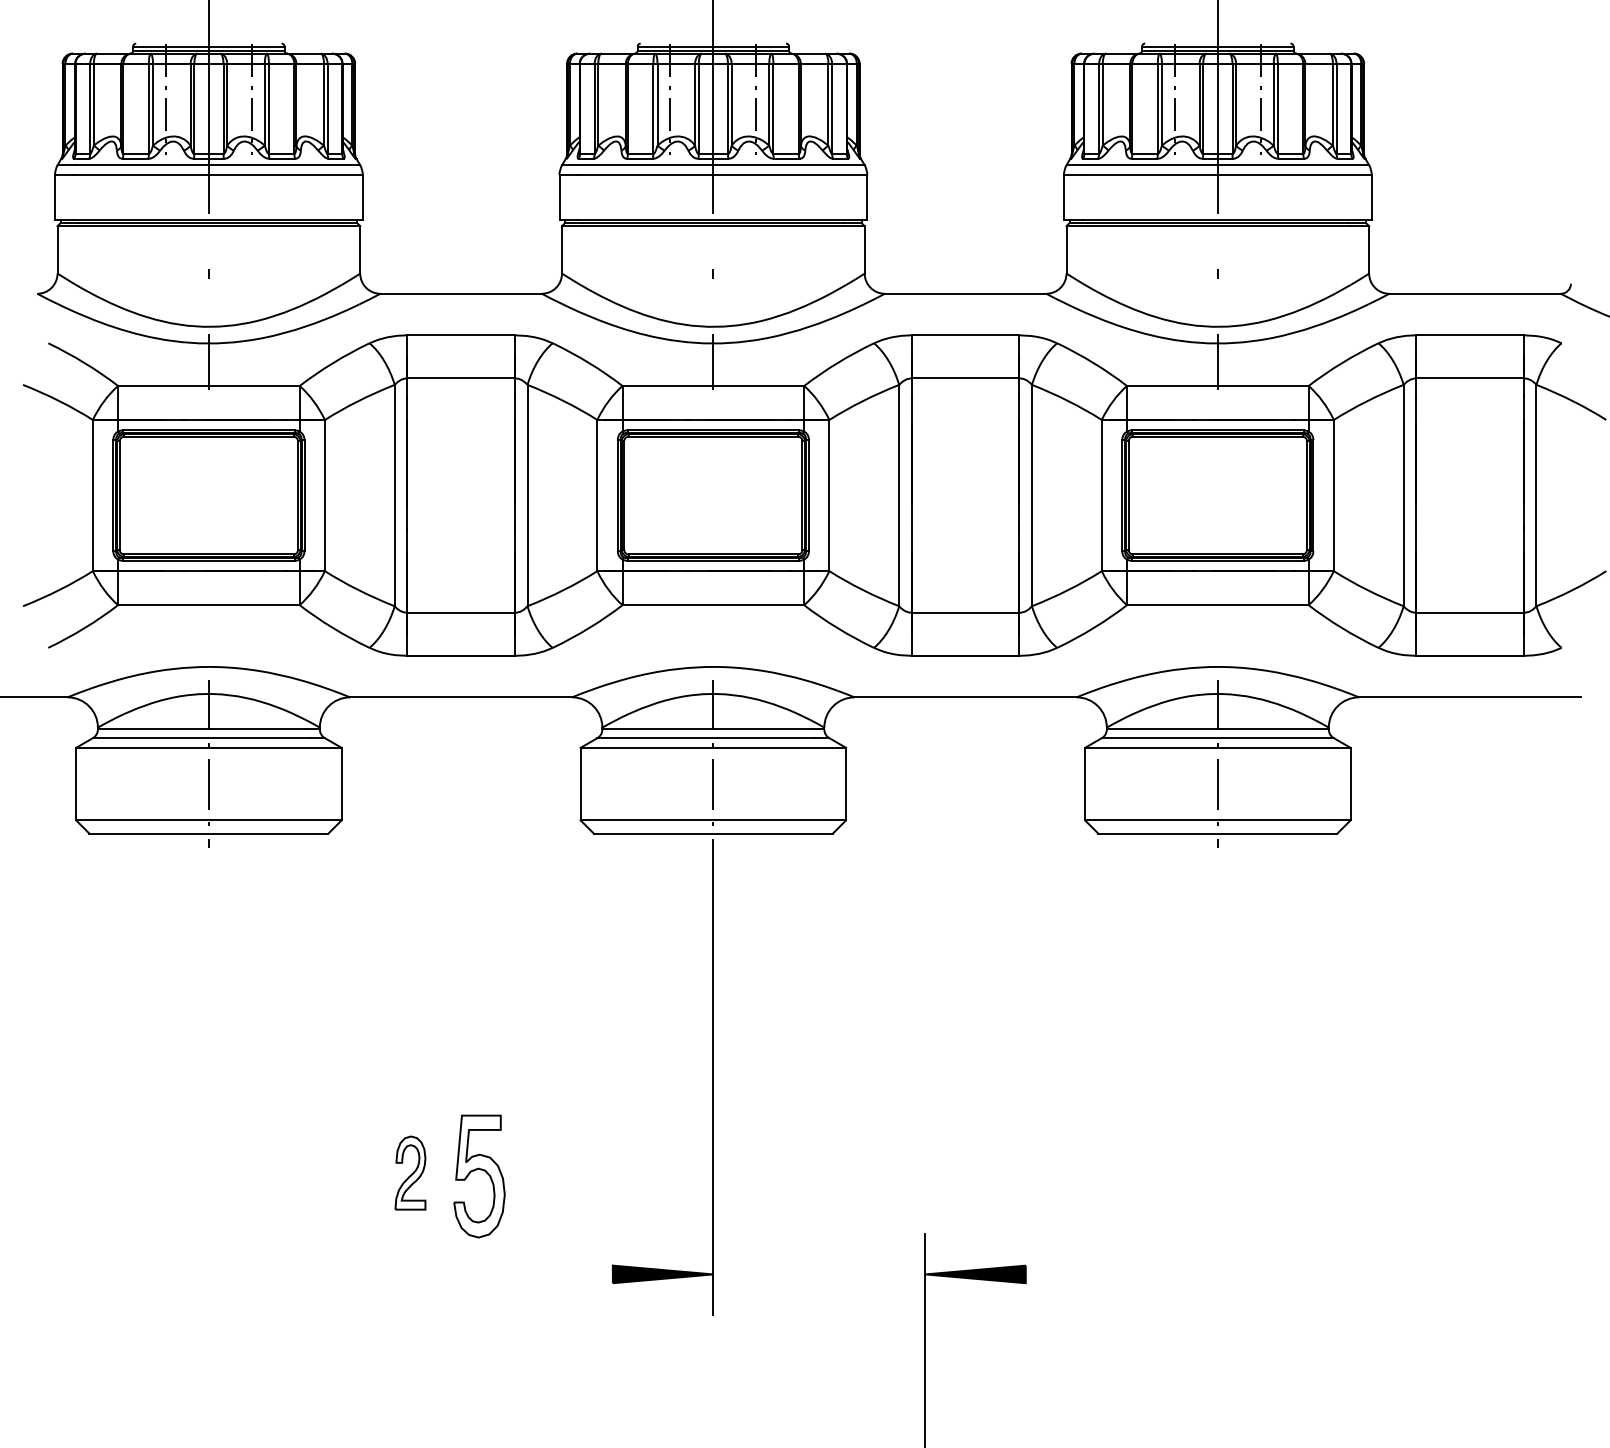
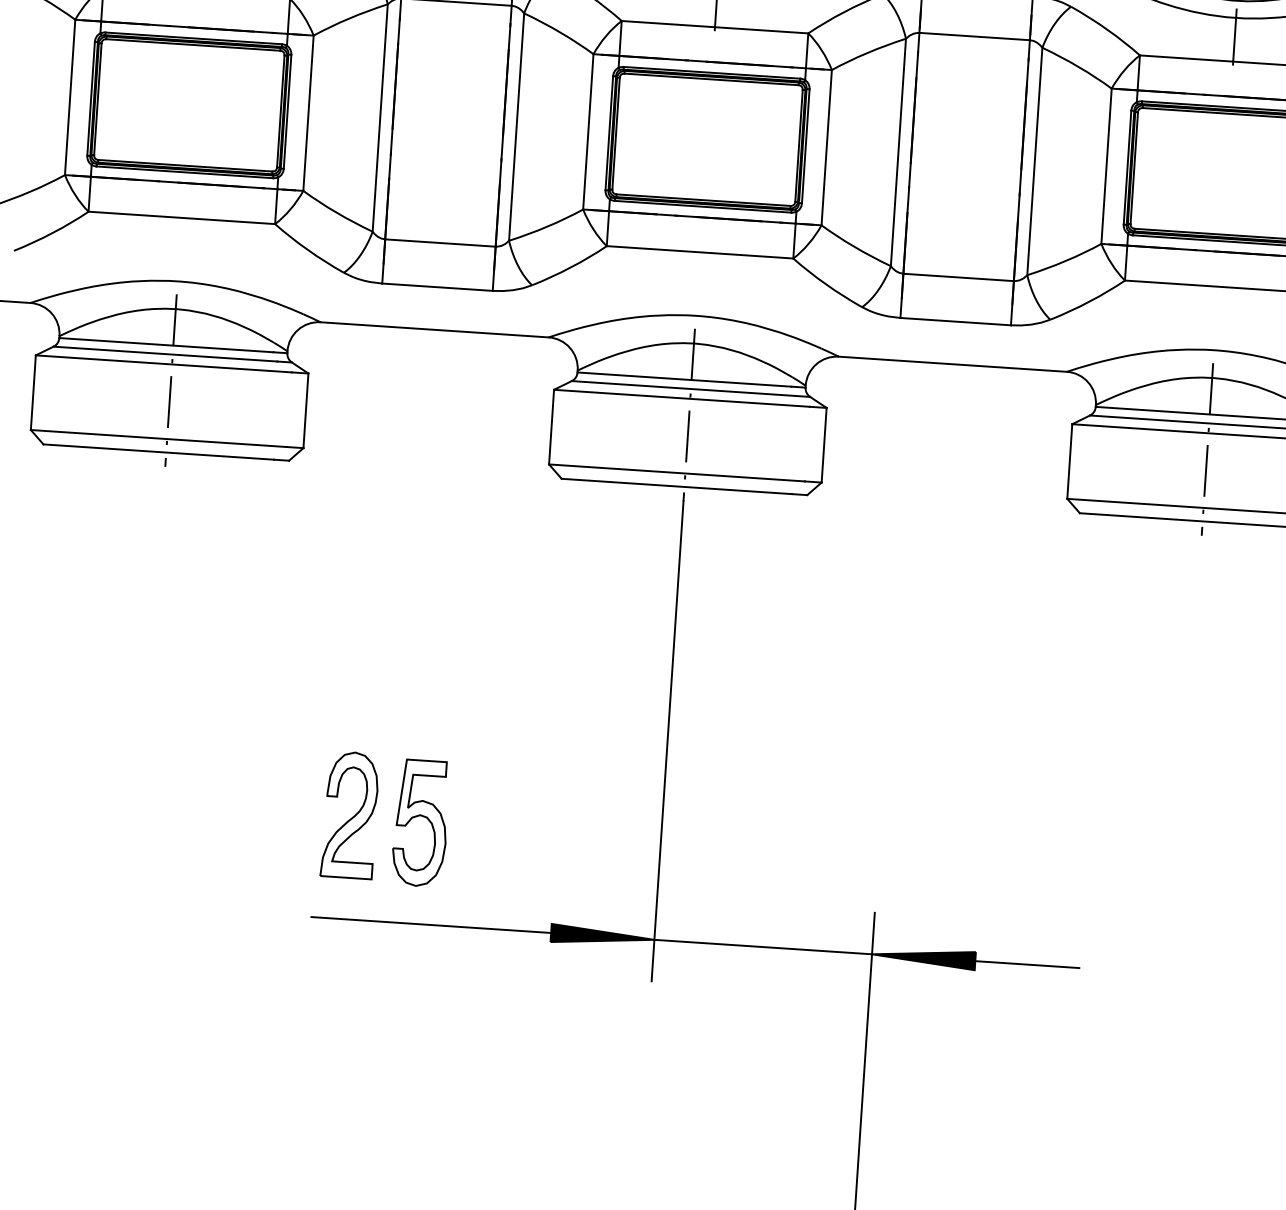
part: (410, 1172) -> (350, 814), size x1.67
line: (495, 1274) -> (430, 925), added
line: (819, 1274) -> (763, 947), added
line: (1076, 1274) -> (1027, 964), added

